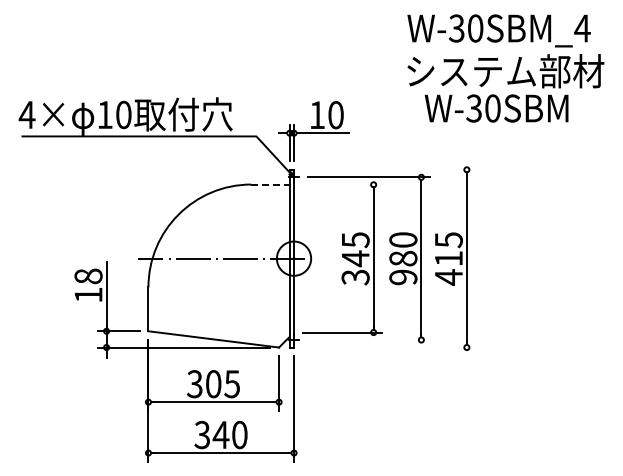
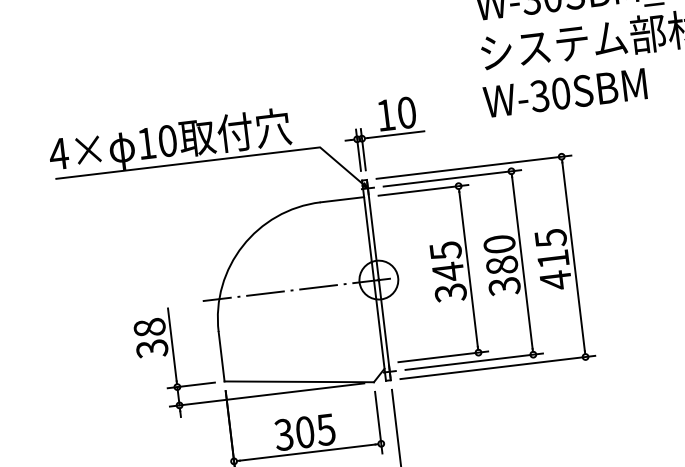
text: (496, 108) -> (565, 93), moved
line: (388, 169) -> (473, 166), added
line: (270, 184) -> (342, 199), dashed -> solid
line: (342, 184) -> (423, 189), added
text: (403, 277) -> (504, 286), 980 -> 380
text: (88, 295) -> (152, 349), 18 -> 38
line: (368, 340) -> (473, 362), added
line: (388, 347) -> (497, 367), added

